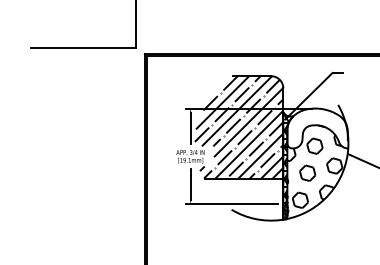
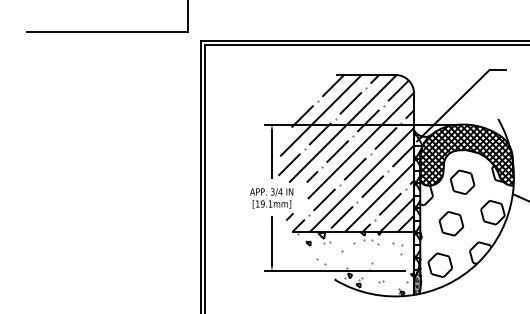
hatch: (317, 128) -> (466, 155), added
hatch: (245, 199) -> (356, 264), added

